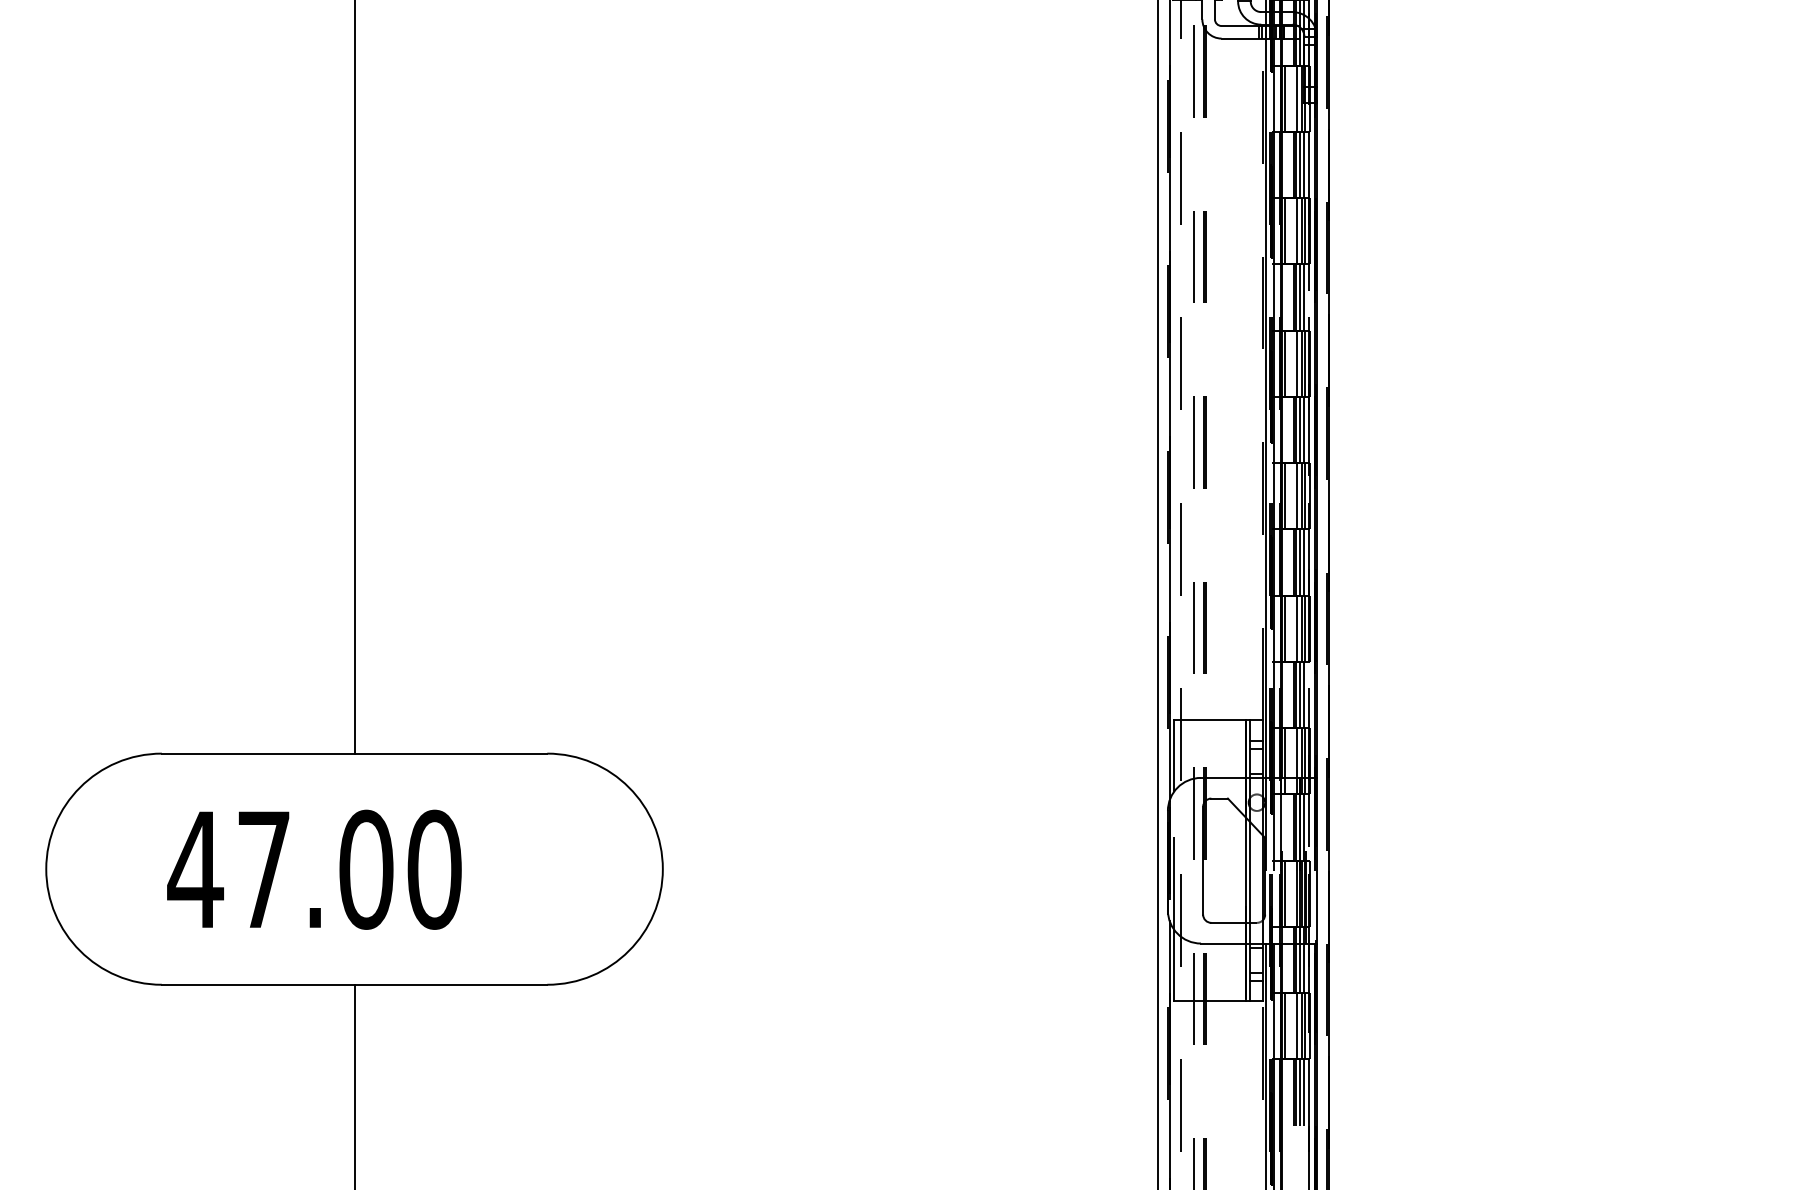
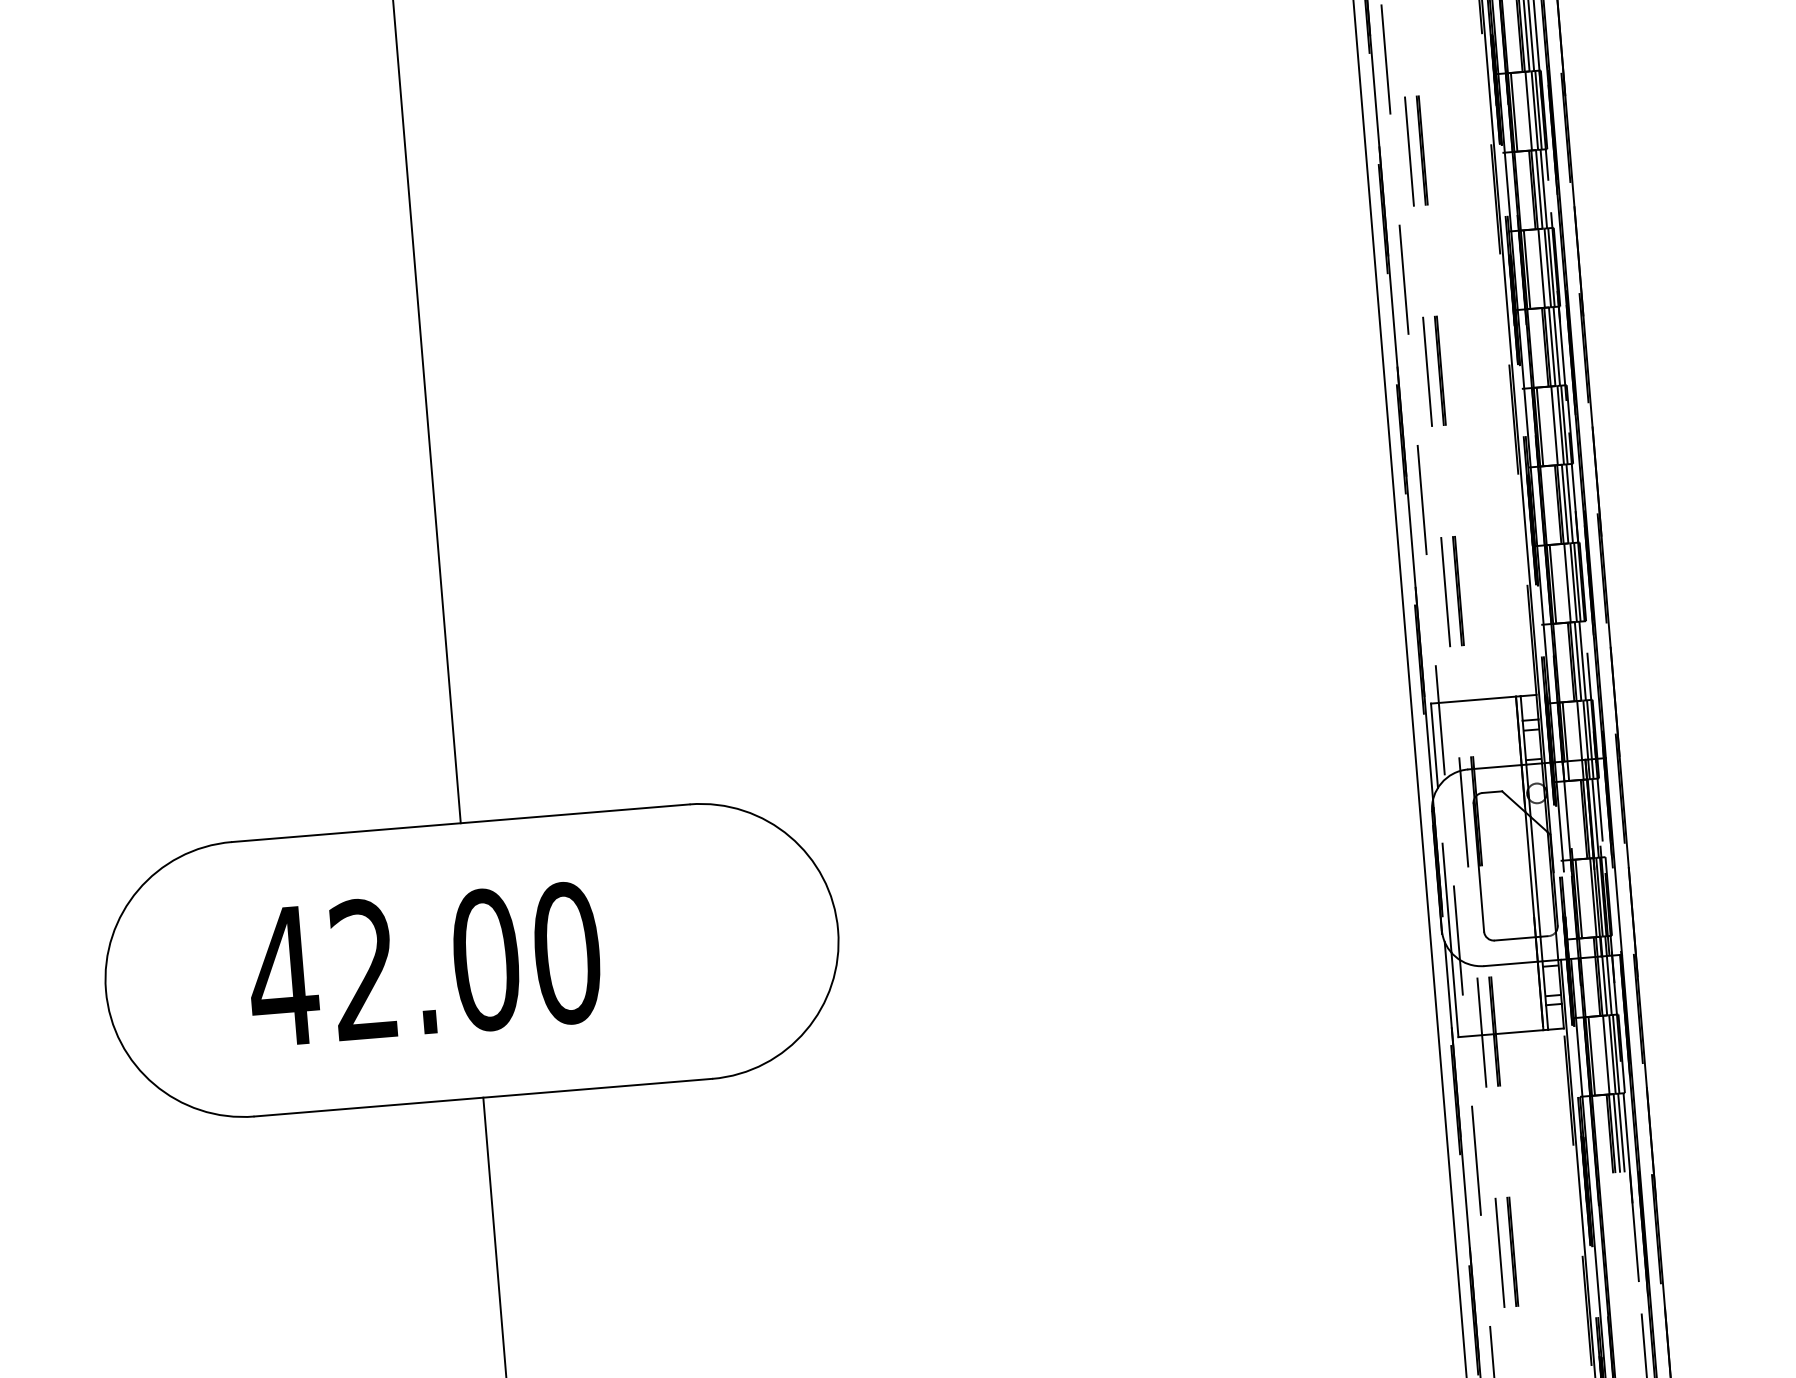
text: (263, 868) -> (363, 968), 47.00 -> 42.00

